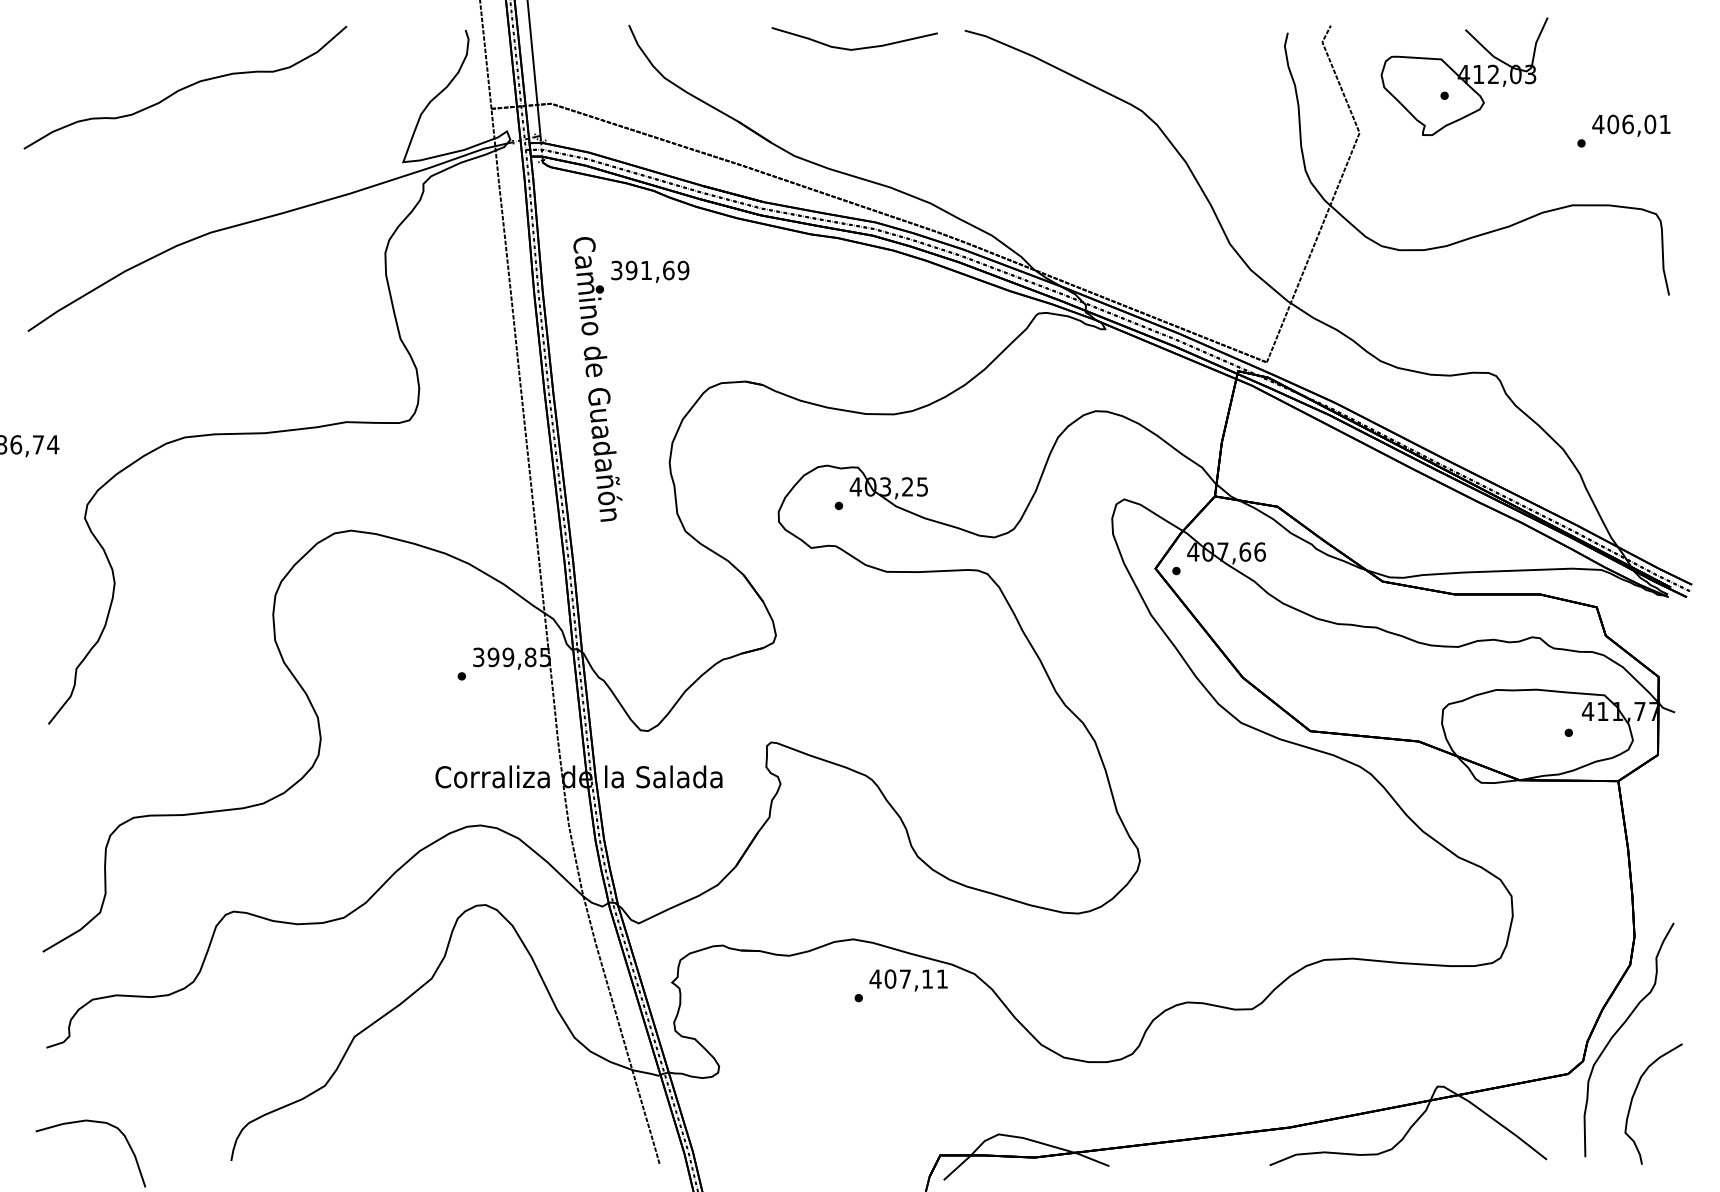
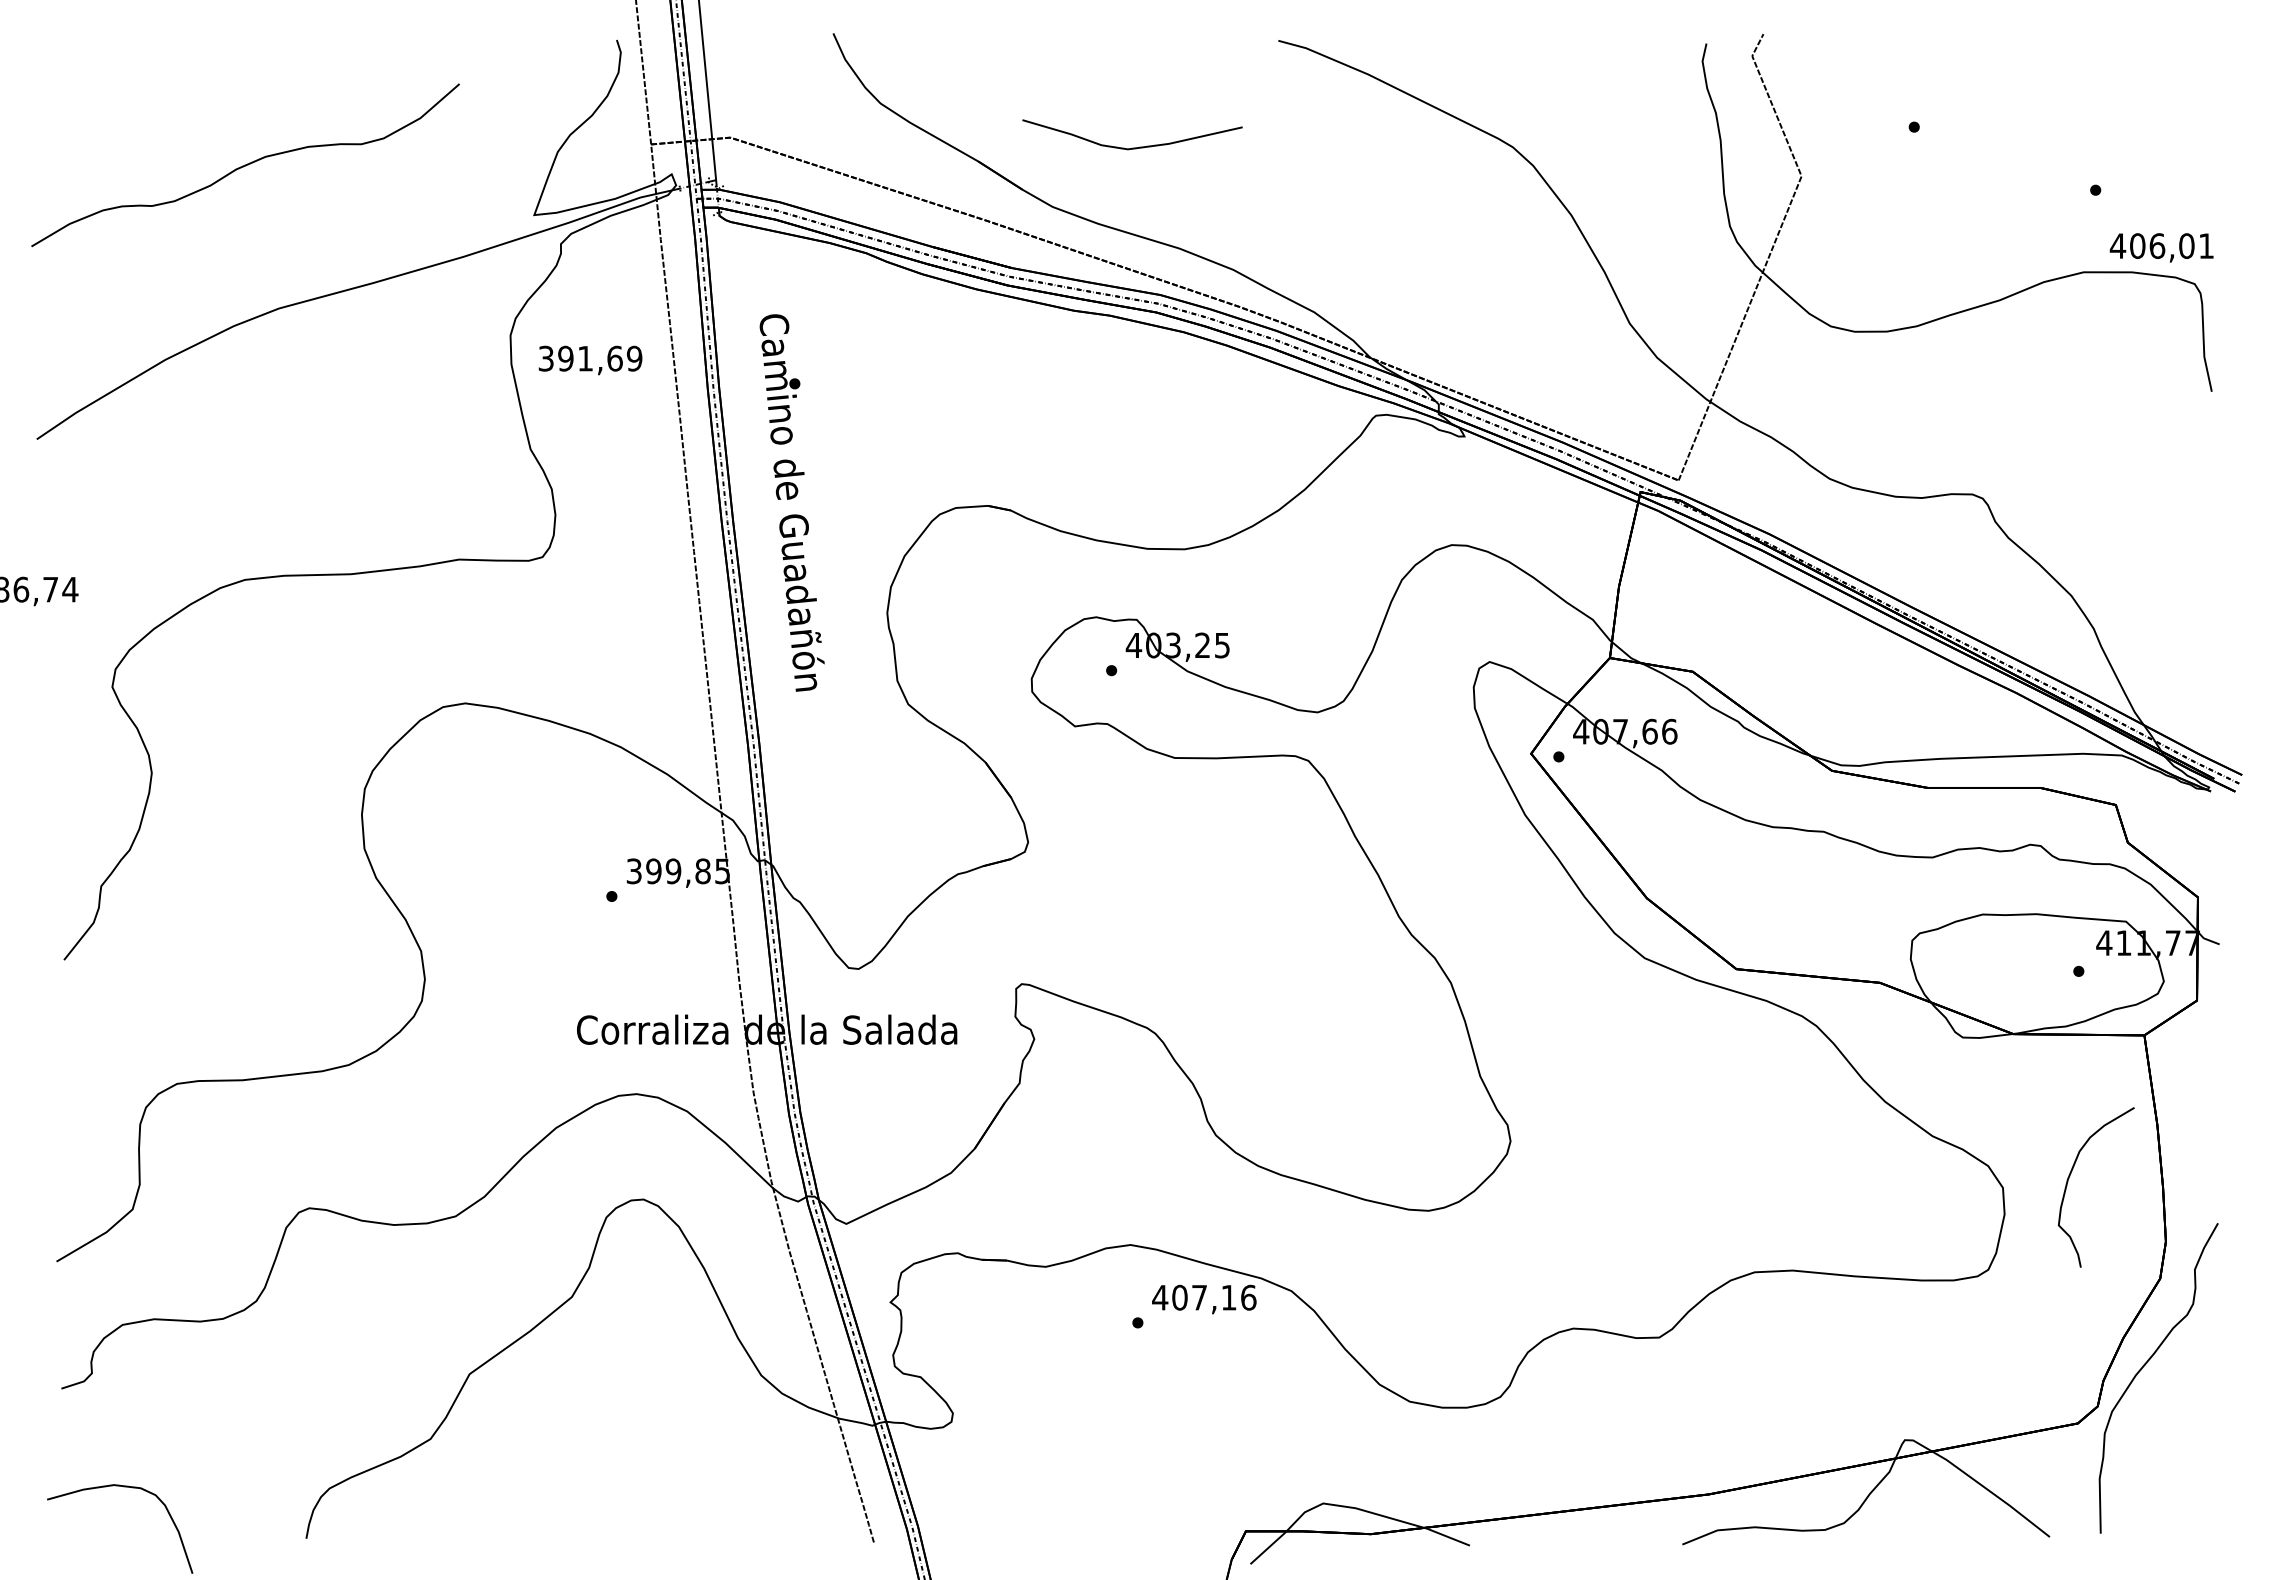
curve: (854, 48) -> (1132, 147), moved
part: (1464, 76) -> (1940, 101), removed
curve: (185, 87) -> (245, 165), moved
text: (1631, 125) -> (2161, 247), moved
text: (650, 271) -> (590, 360), moved
text: (942, 978) -> (1248, 1297), 407,11 -> 407,16
curve: (1634, 1095) -> (2070, 1176), moved

